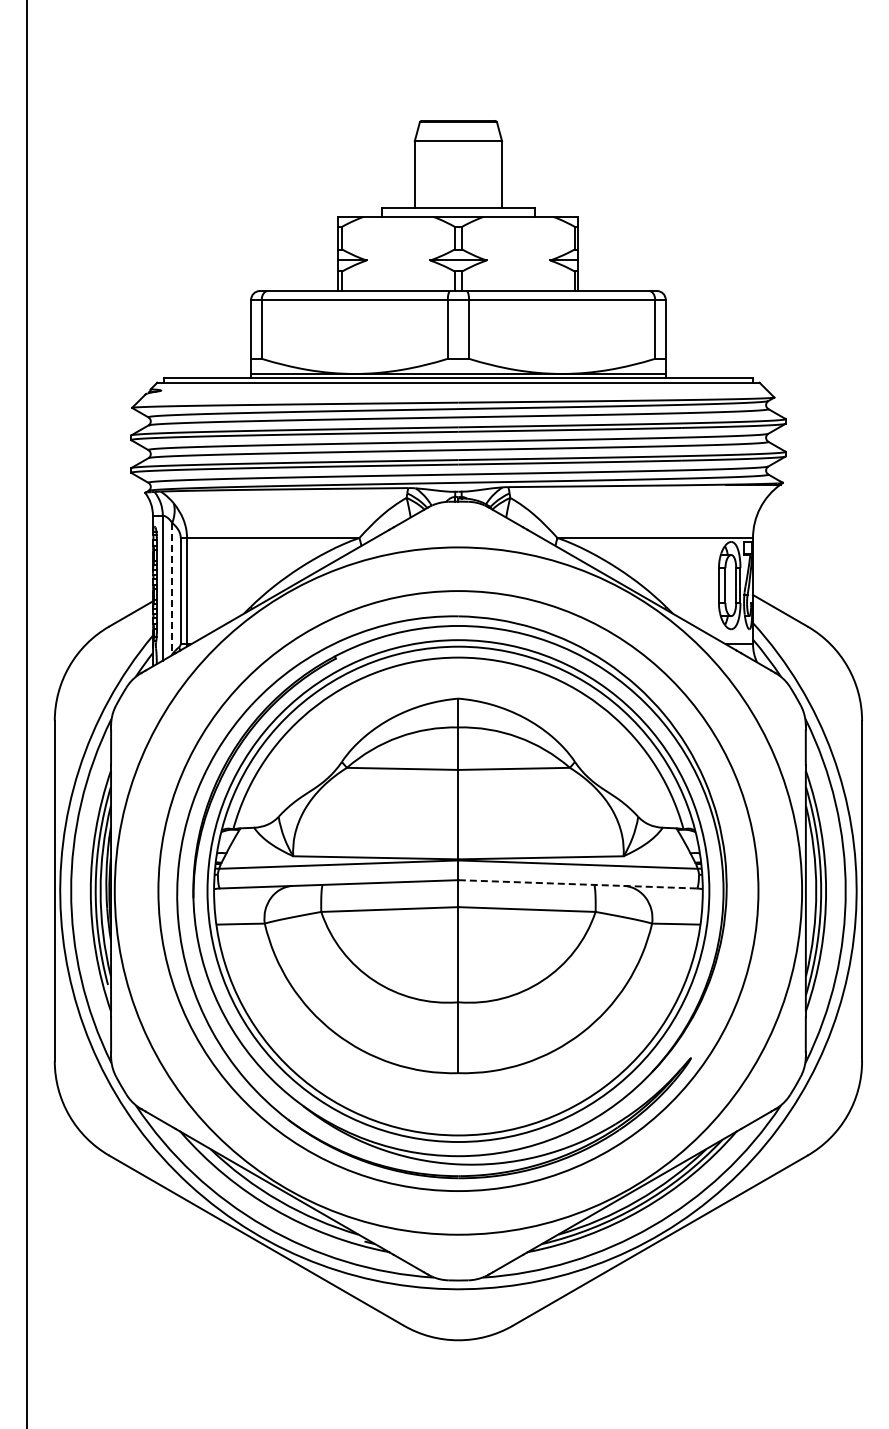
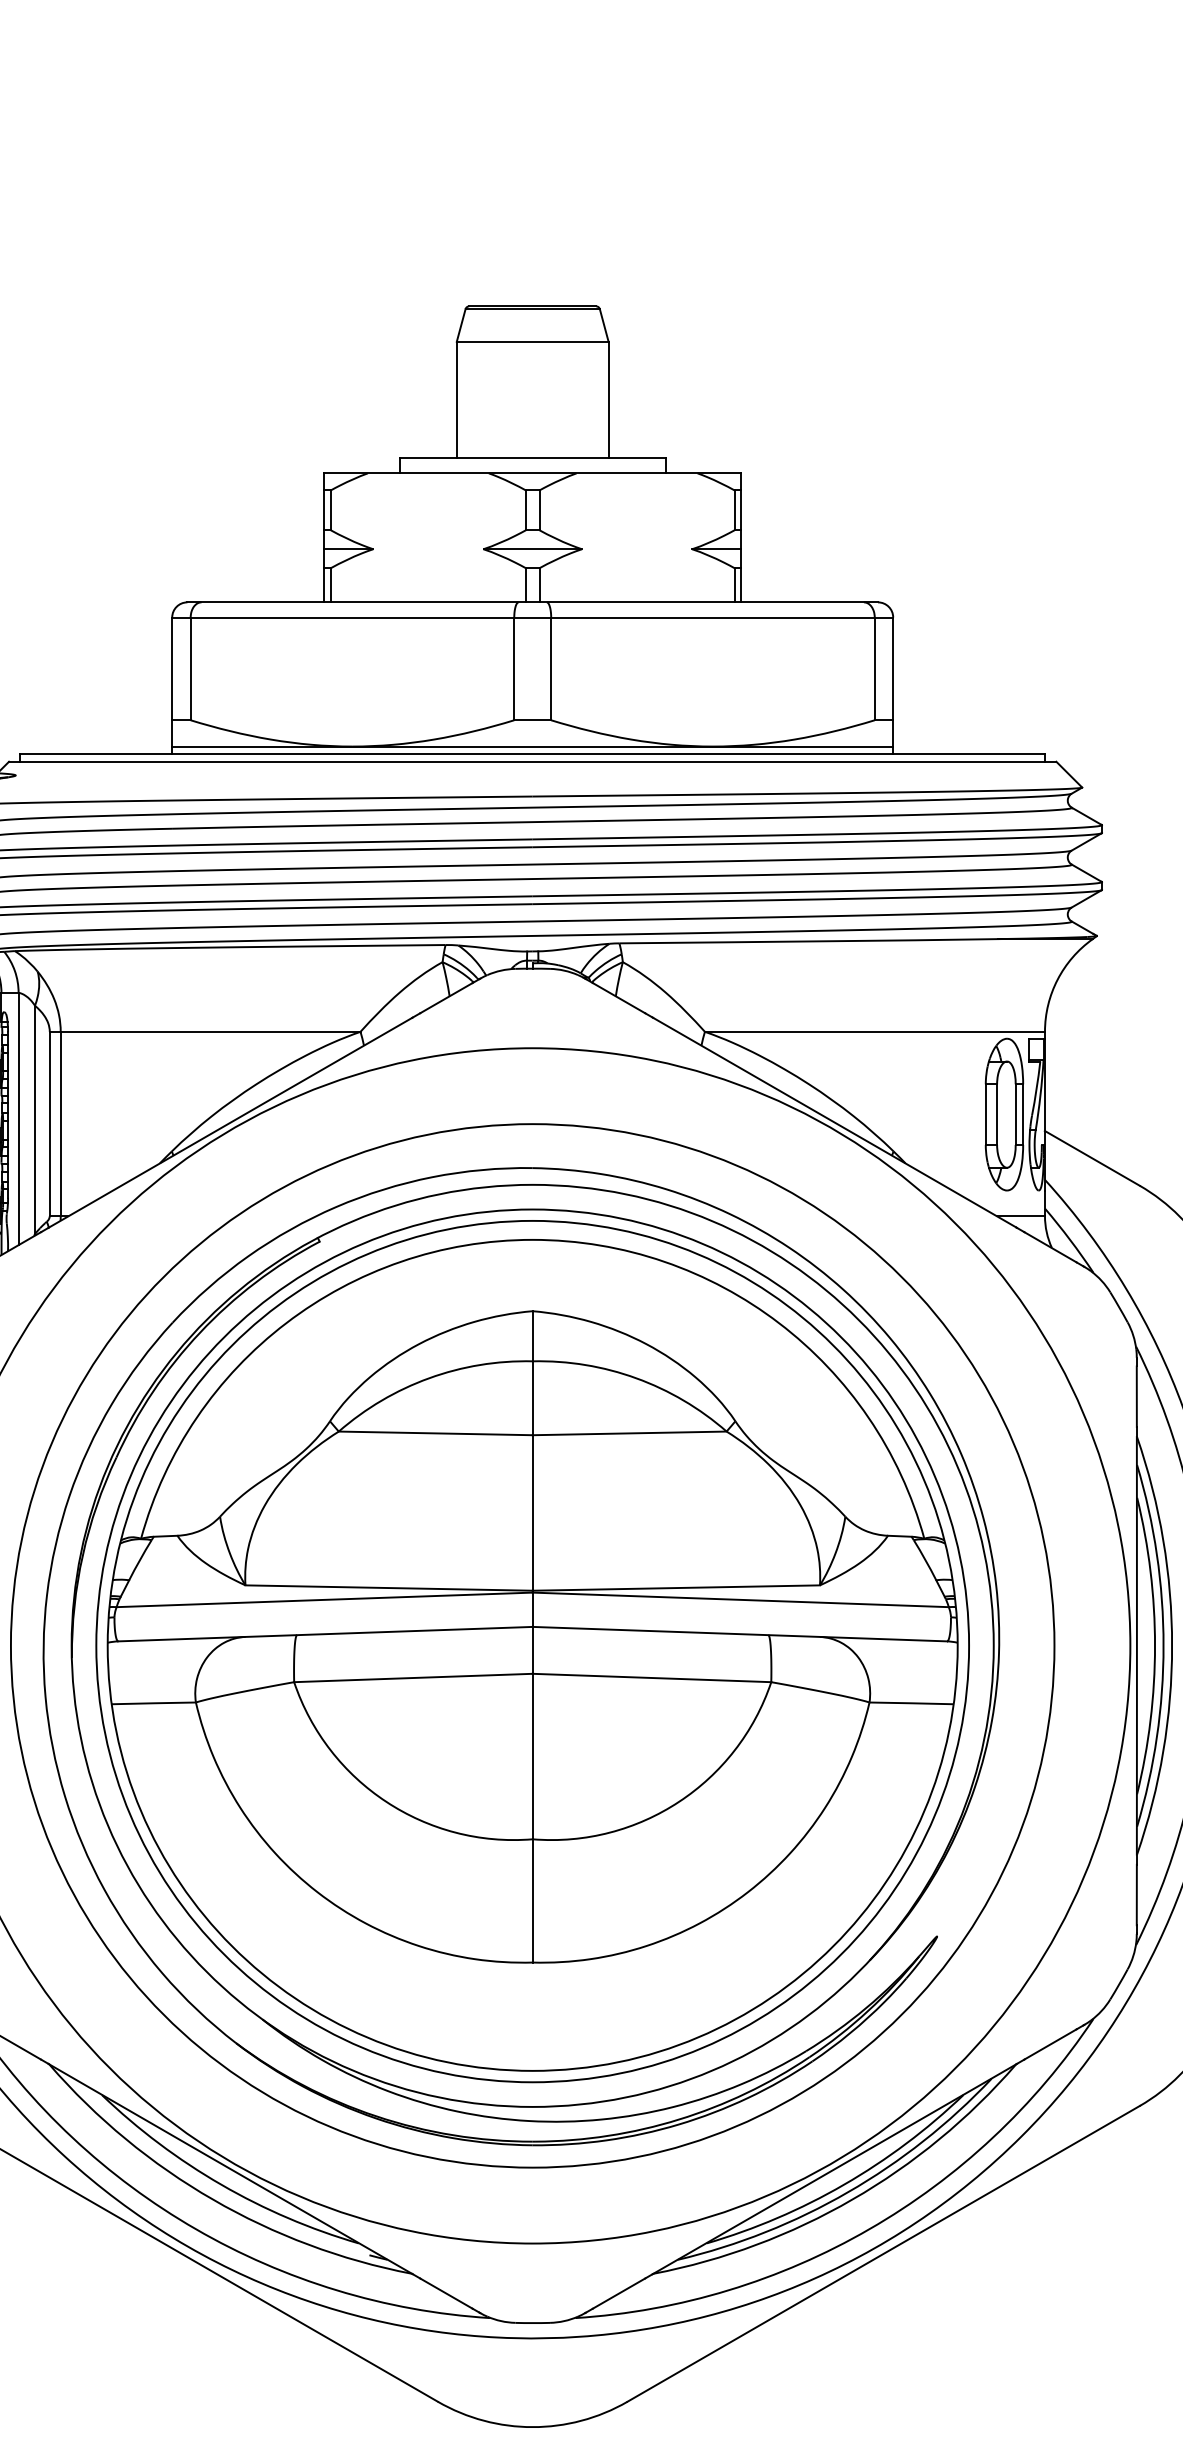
line: (172, 588) -> (35, 1119), dashed -> solid
line: (577, 884) -> (739, 1634), dashed -> solid

